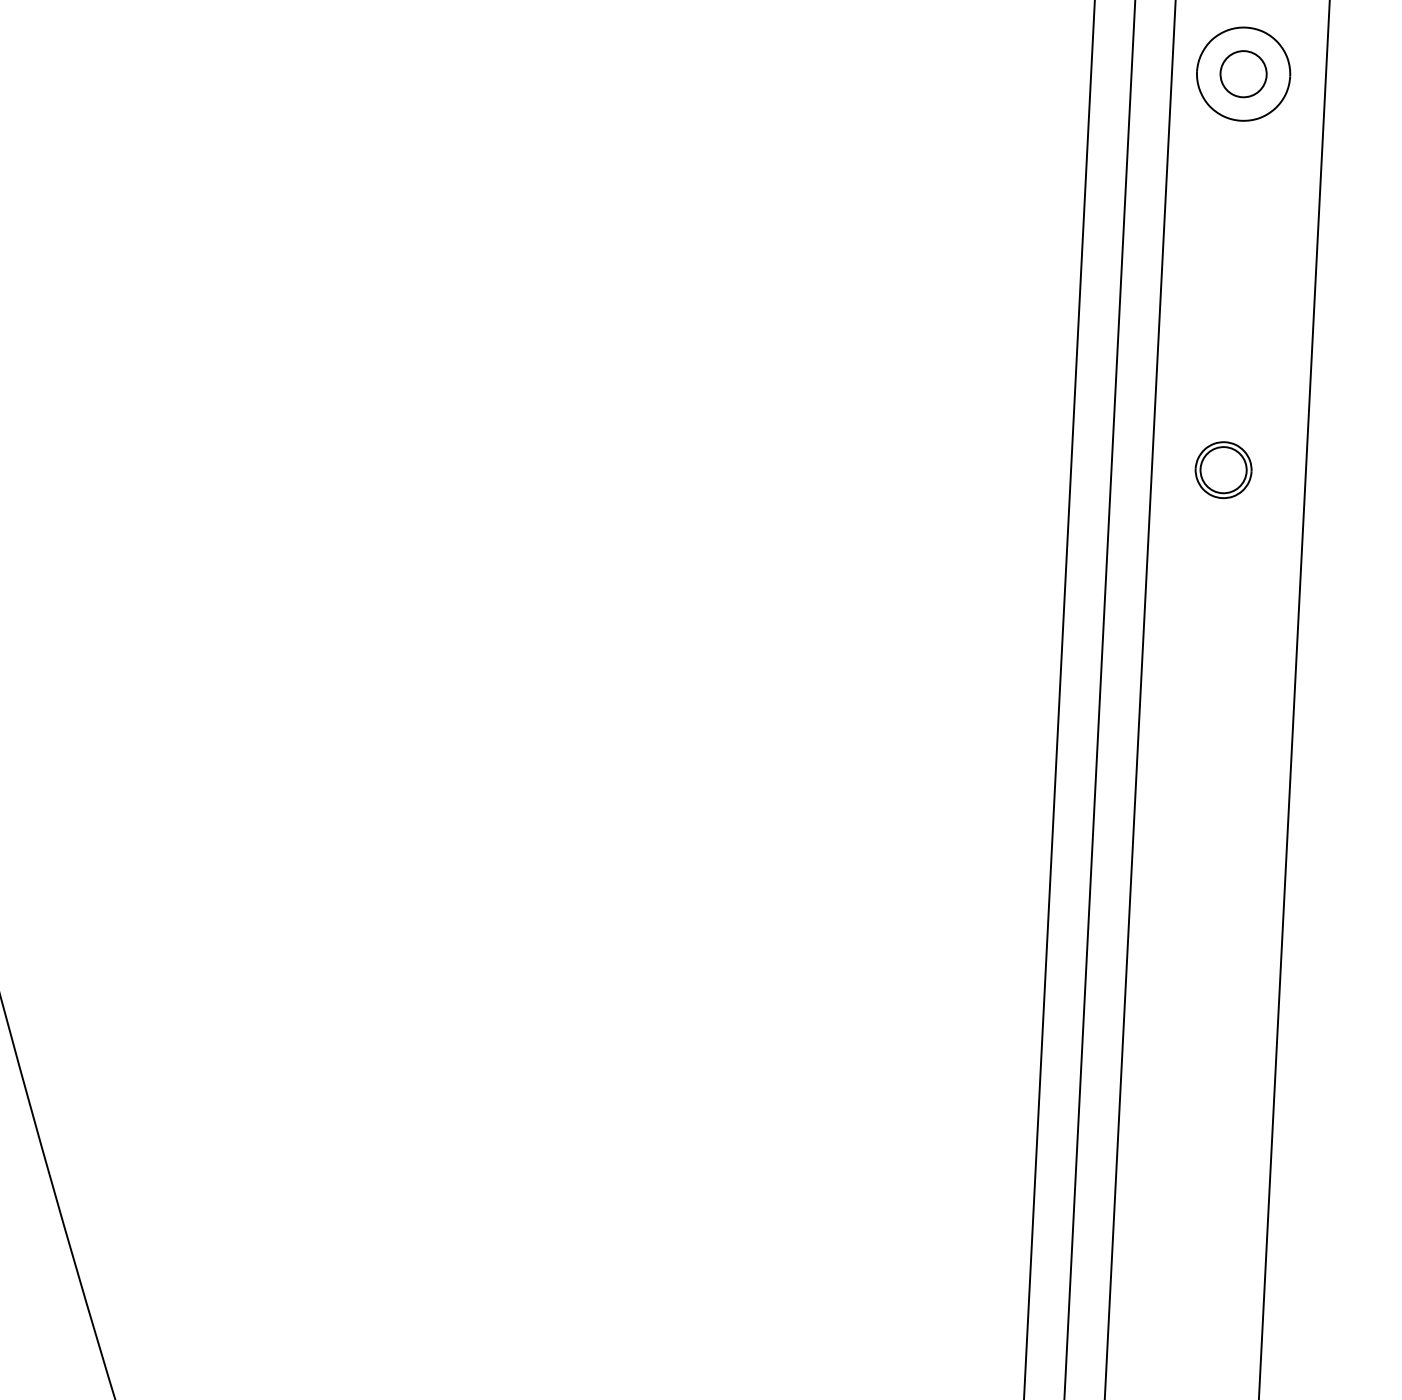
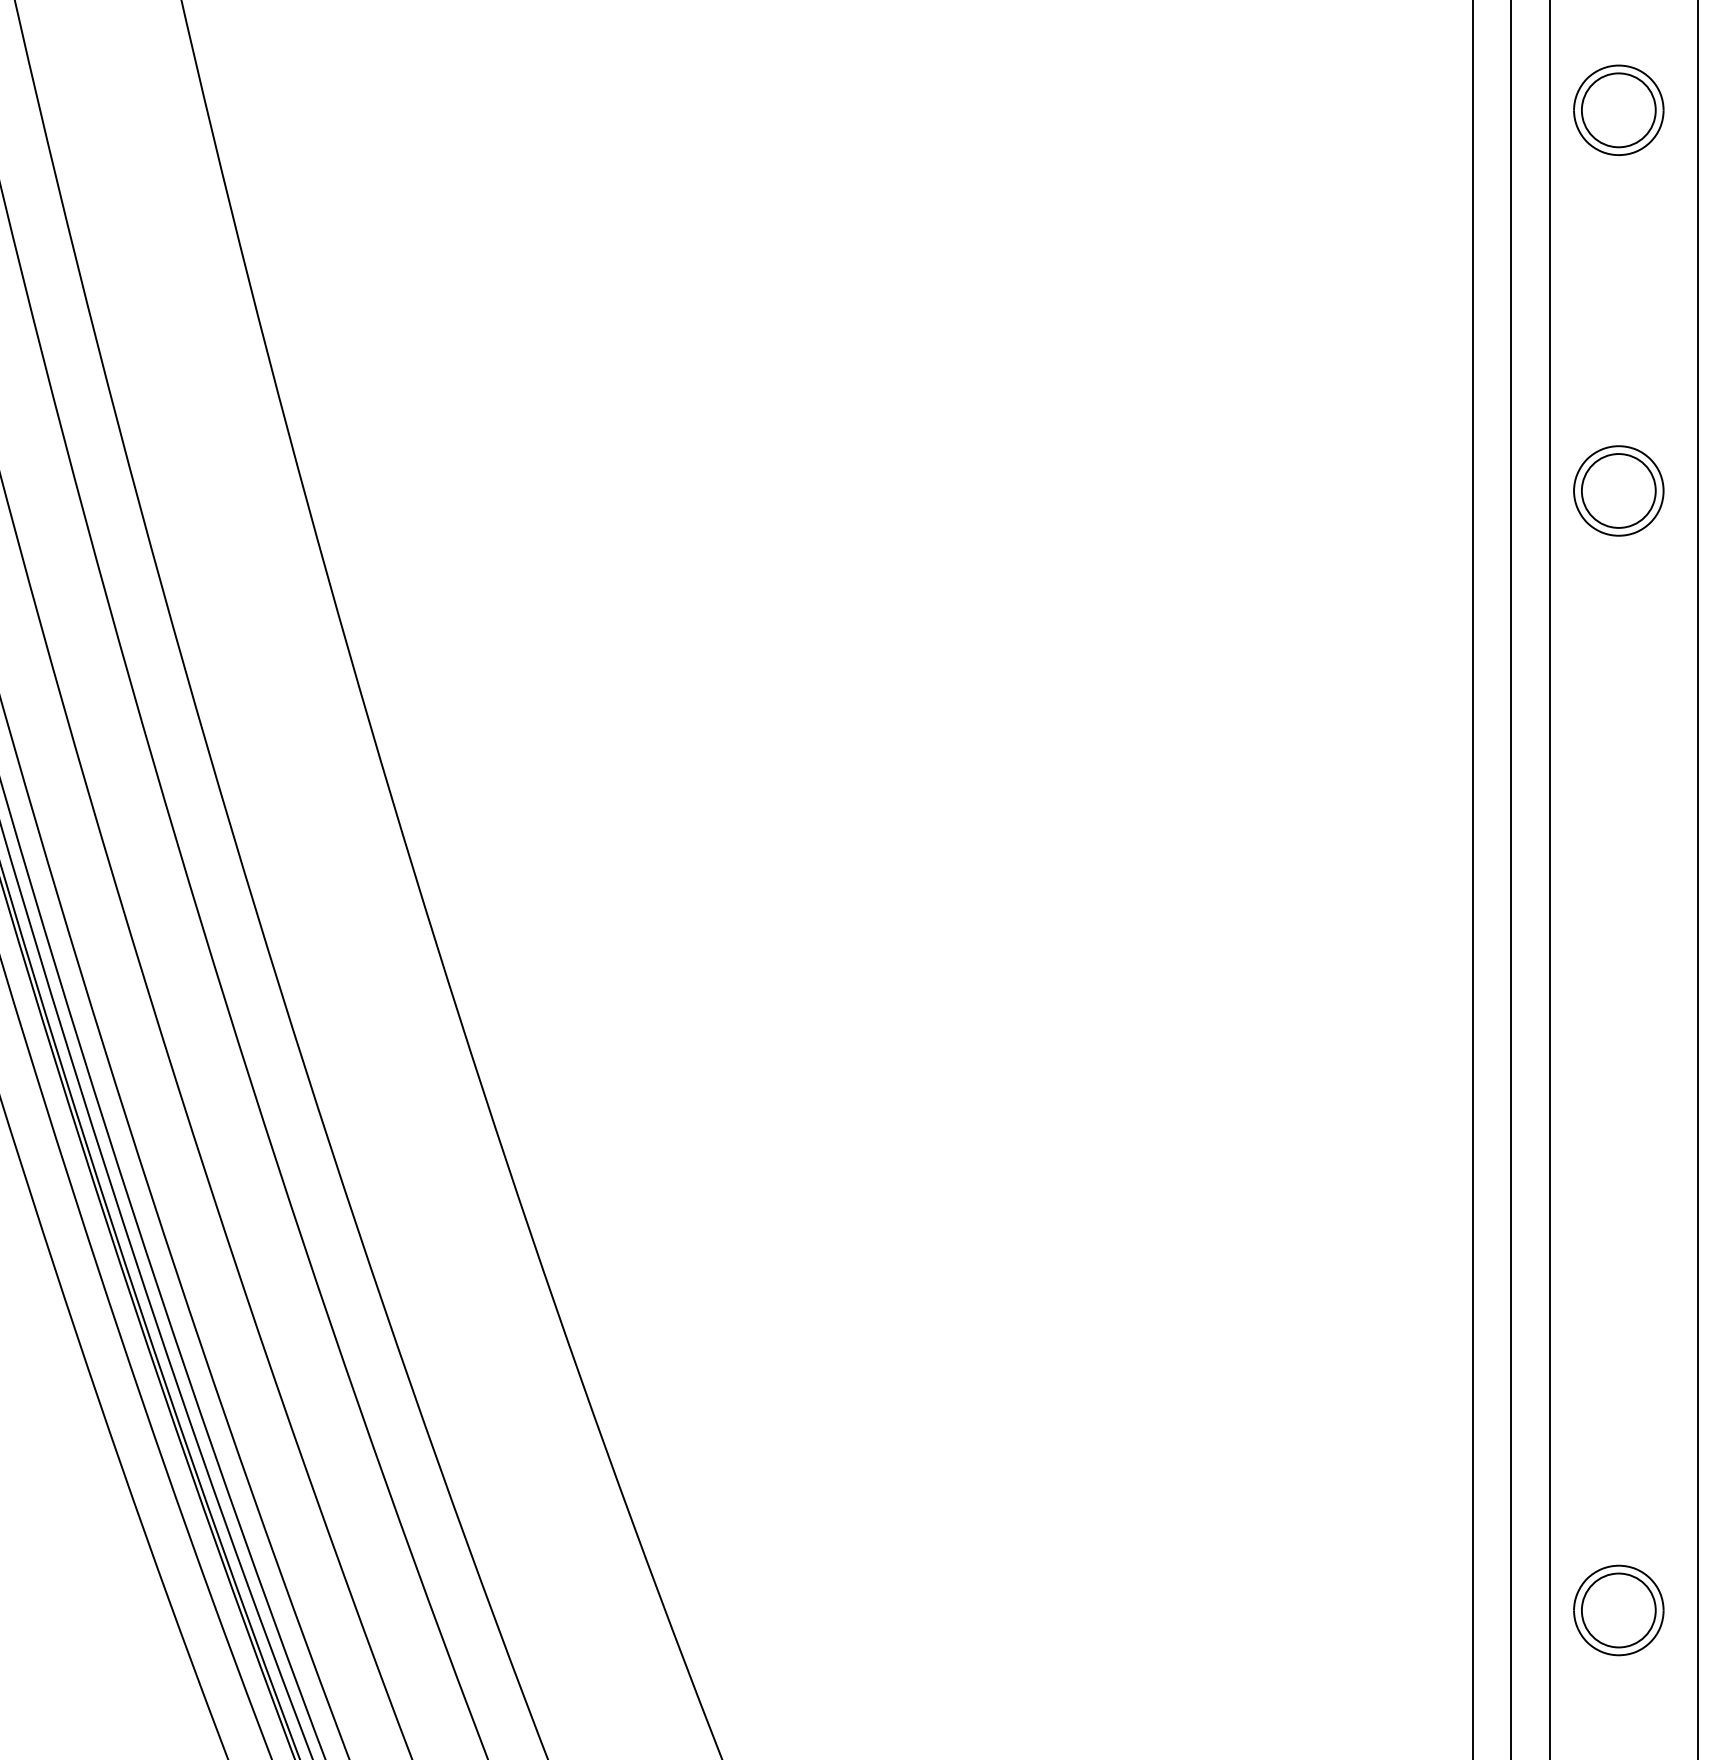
circle: (1243, 74) -> (1618, 110), size x1.67
part: (1223, 469) -> (1618, 490), size x1.67

